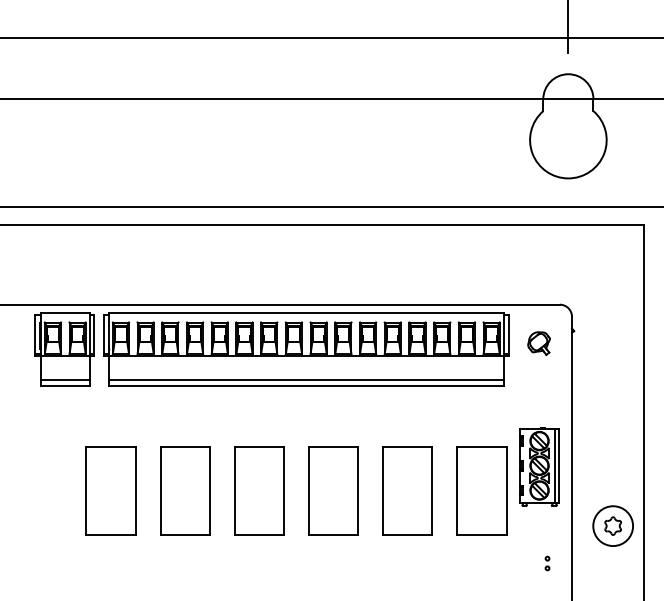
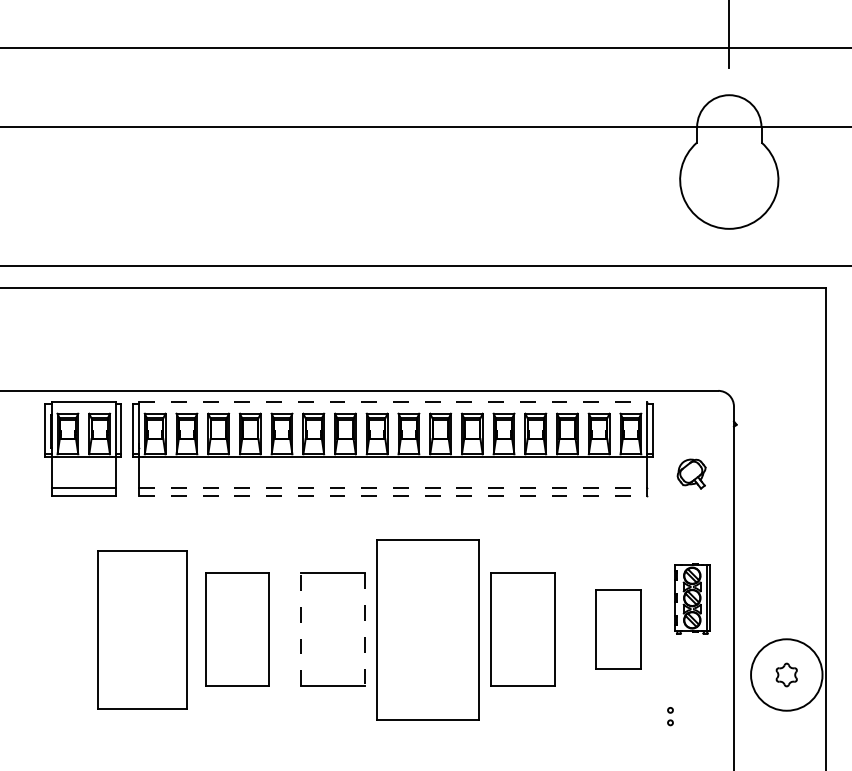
line: (306, 313) -> (393, 402), solid -> dashed
part: (538, 343) -> (690, 474), moved
line: (306, 380) -> (393, 488), solid -> dashed
line: (306, 386) -> (393, 495), solid -> dashed
part: (539, 466) -> (692, 598), size x0.7
part: (110, 490) -> (141, 629), size x1.4
line: (234, 490) -> (300, 629), solid -> dashed
line: (284, 490) -> (365, 629), solid -> dashed
part: (333, 490) -> (427, 629), size x1.6
part: (481, 490) -> (617, 629), size x0.7
circle: (613, 526) -> (787, 675), size x1.4
part: (547, 563) -> (670, 716), moved

